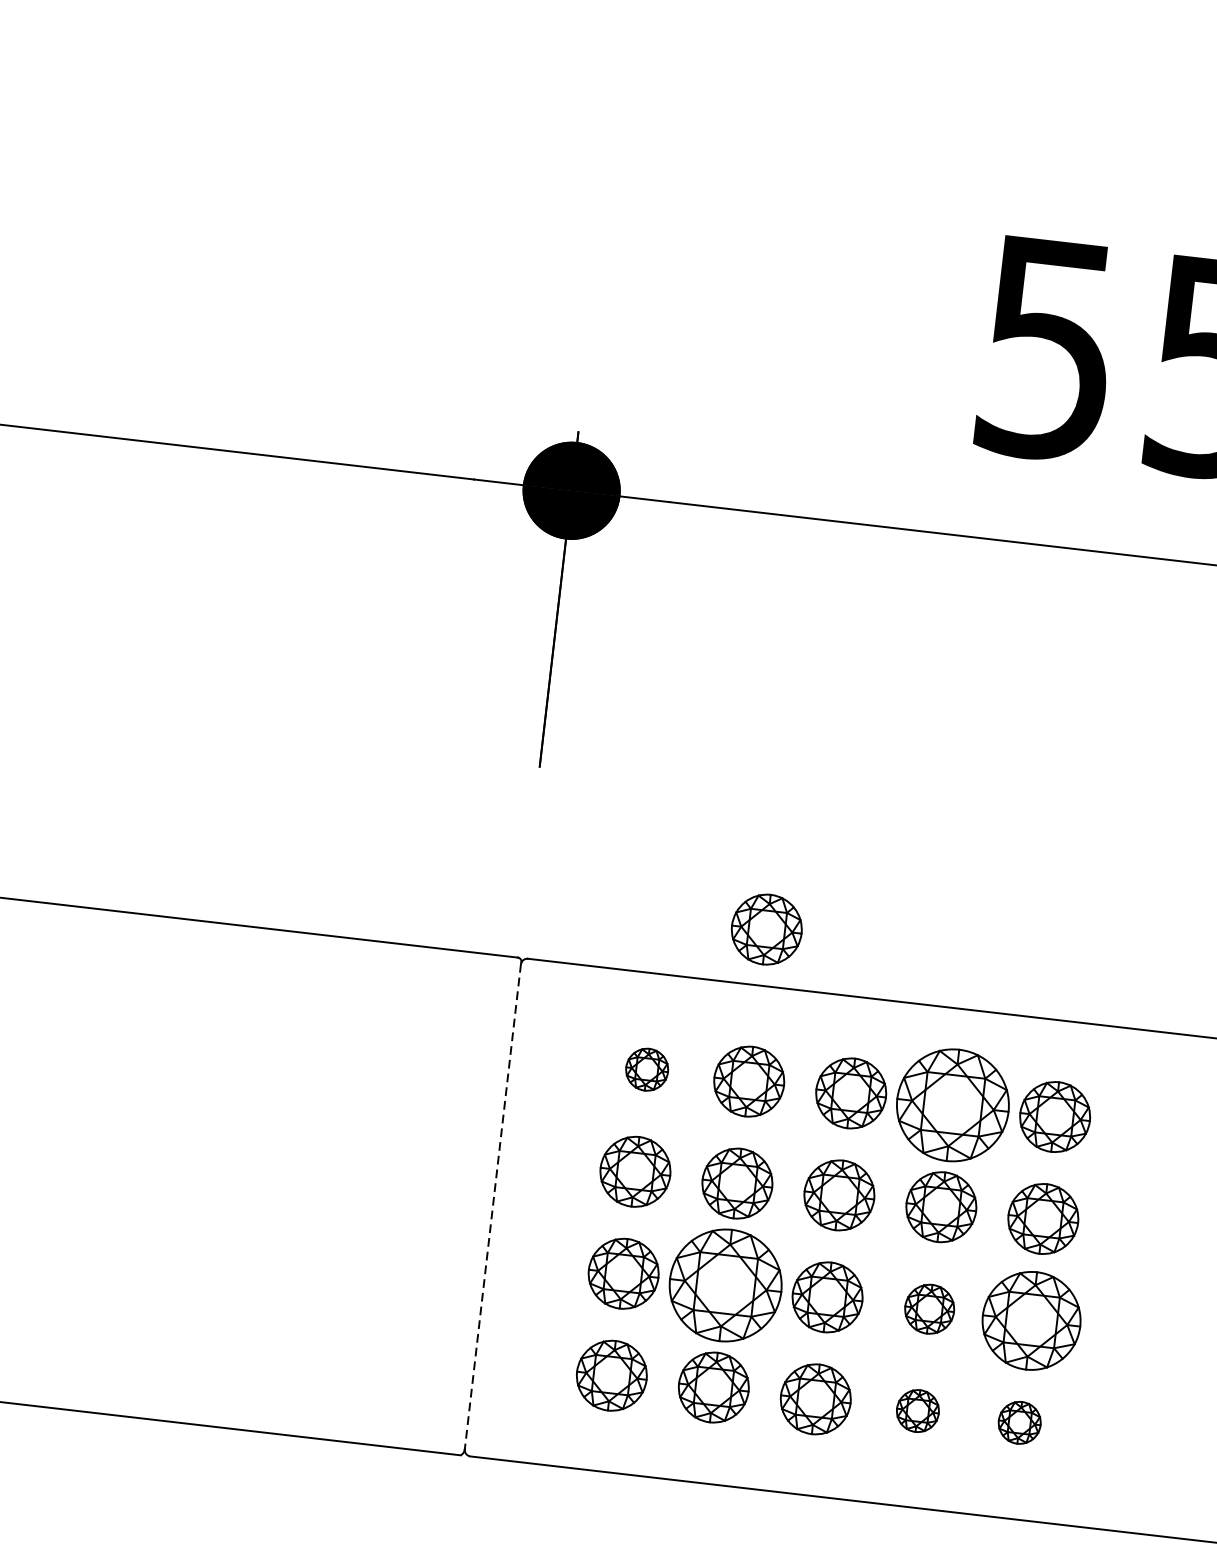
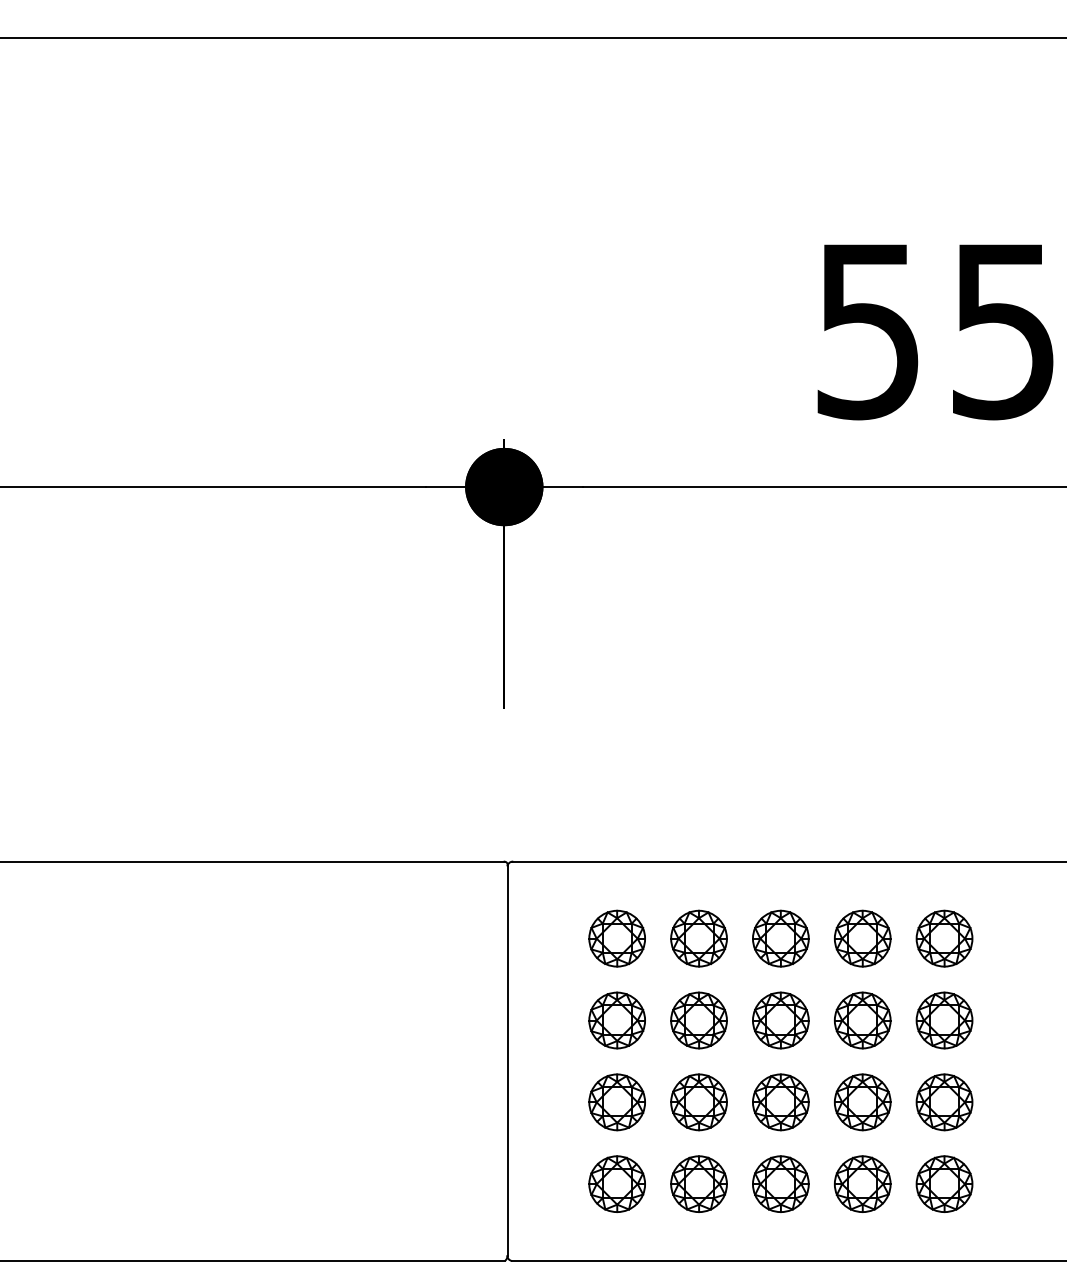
part: (766, 929) -> (698, 816), removed
part: (646, 1069) -> (616, 938), size x1.67
part: (952, 1104) -> (862, 938), size x0.62
line: (492, 1207) -> (507, 1061), dashed -> solid
part: (724, 1285) -> (698, 1102), size x0.62
part: (929, 1309) -> (862, 1102), size x1.43
part: (1031, 1321) -> (944, 1102), size x0.71
part: (917, 1410) -> (862, 1183), size x1.67
part: (1019, 1422) -> (944, 1183), size x1.67

